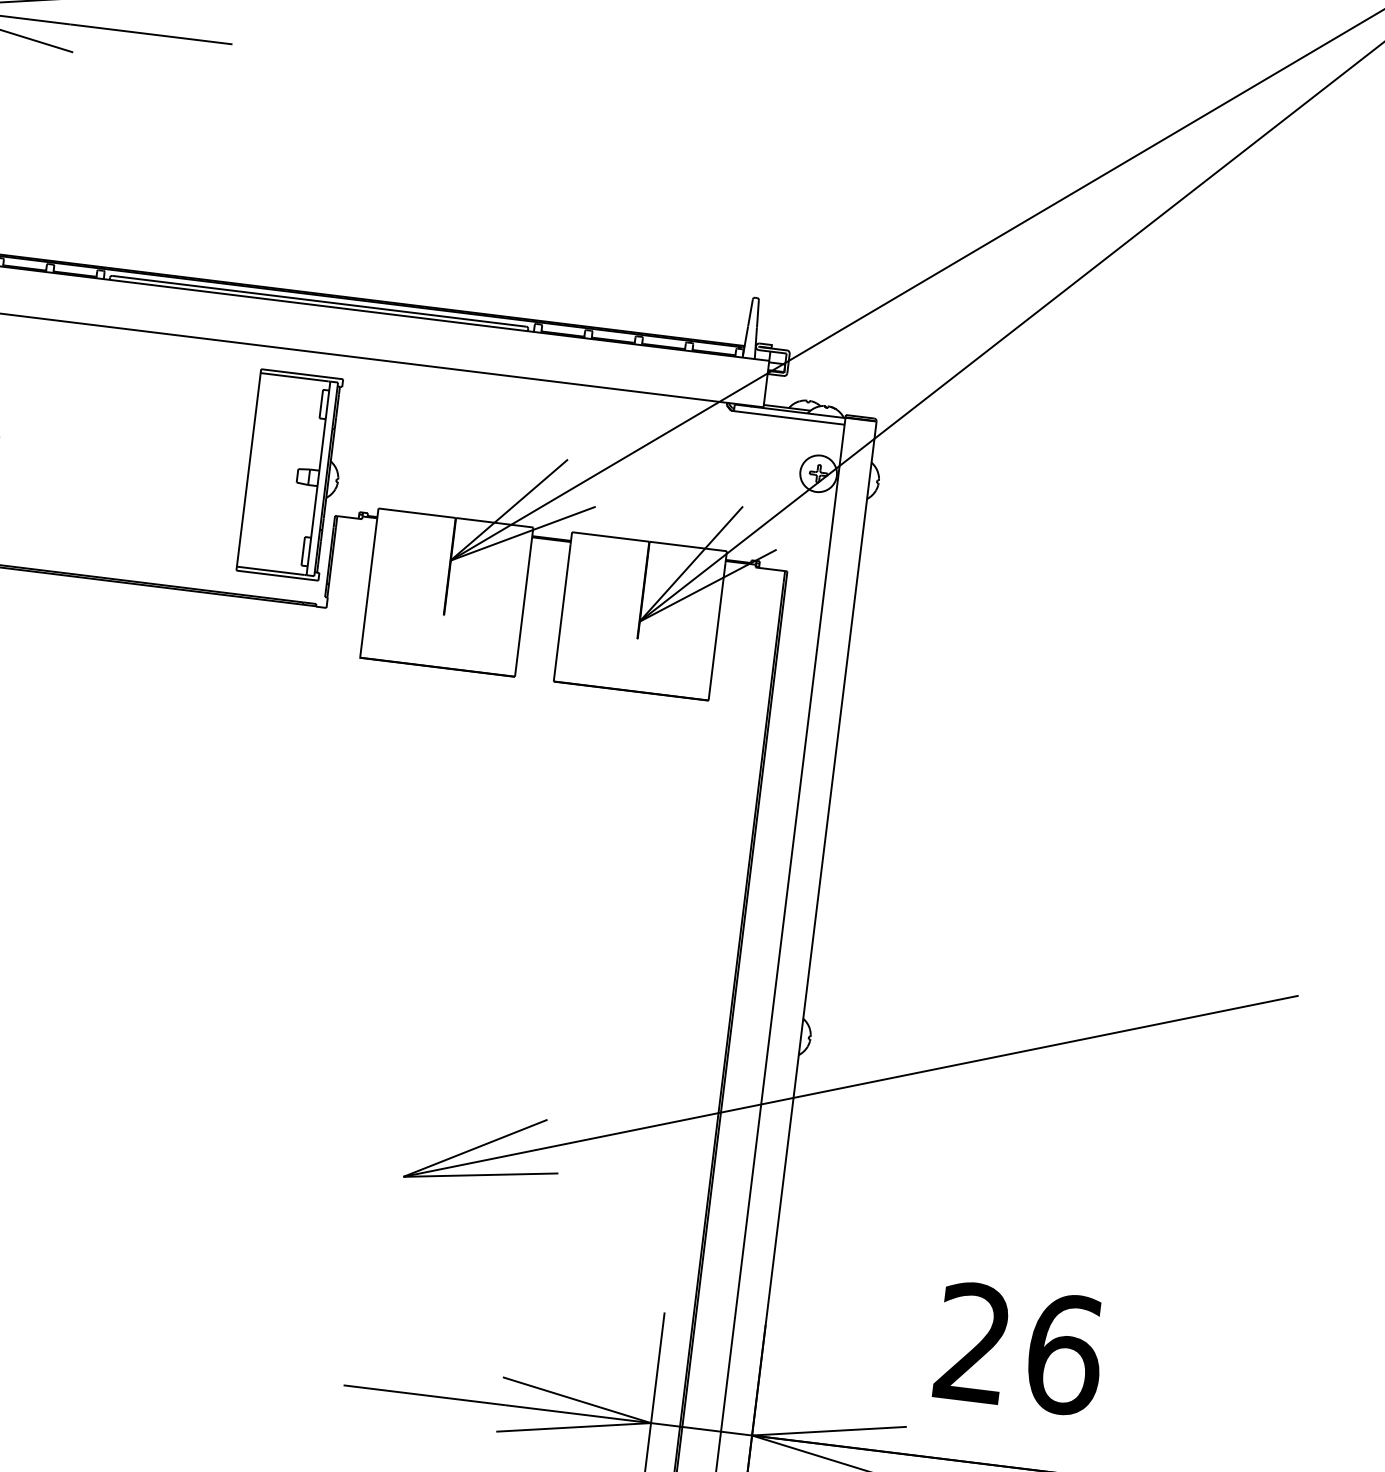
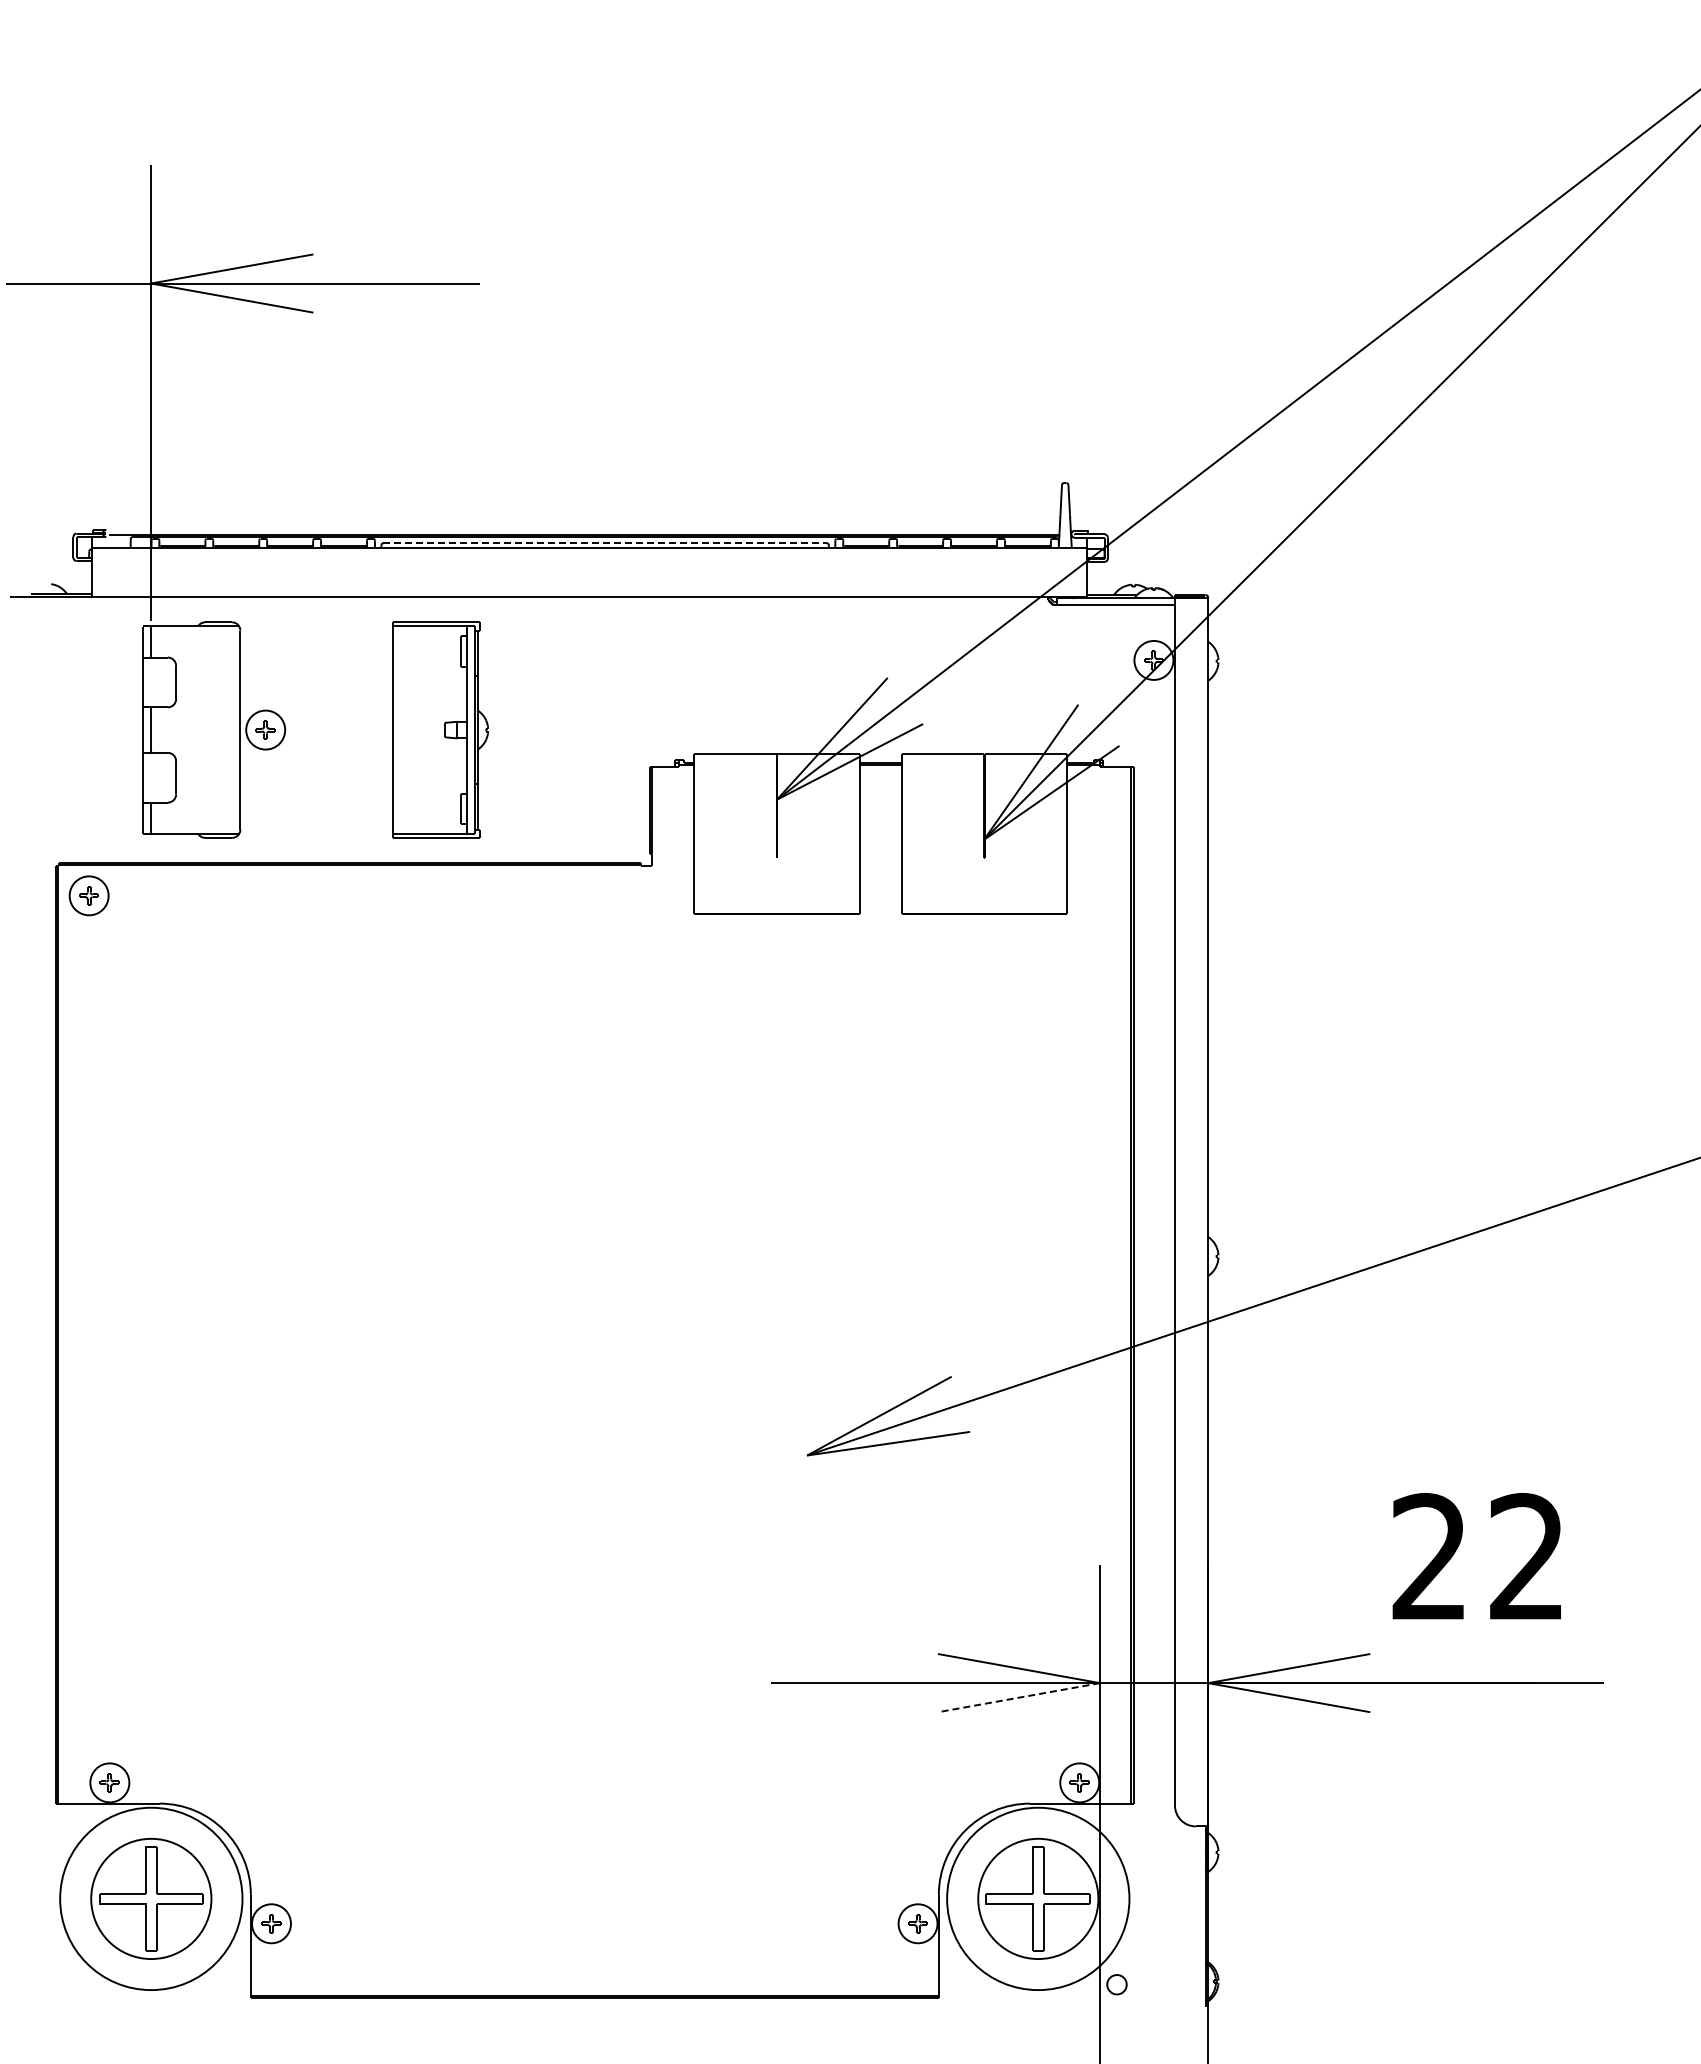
line: (319, 301) -> (605, 543), solid -> dashed
part: (293, 474) -> (440, 729), moved
text: (1064, 1353) -> (1527, 1556), 26 -> 22
line: (573, 1427) -> (1018, 1697), solid -> dashed

